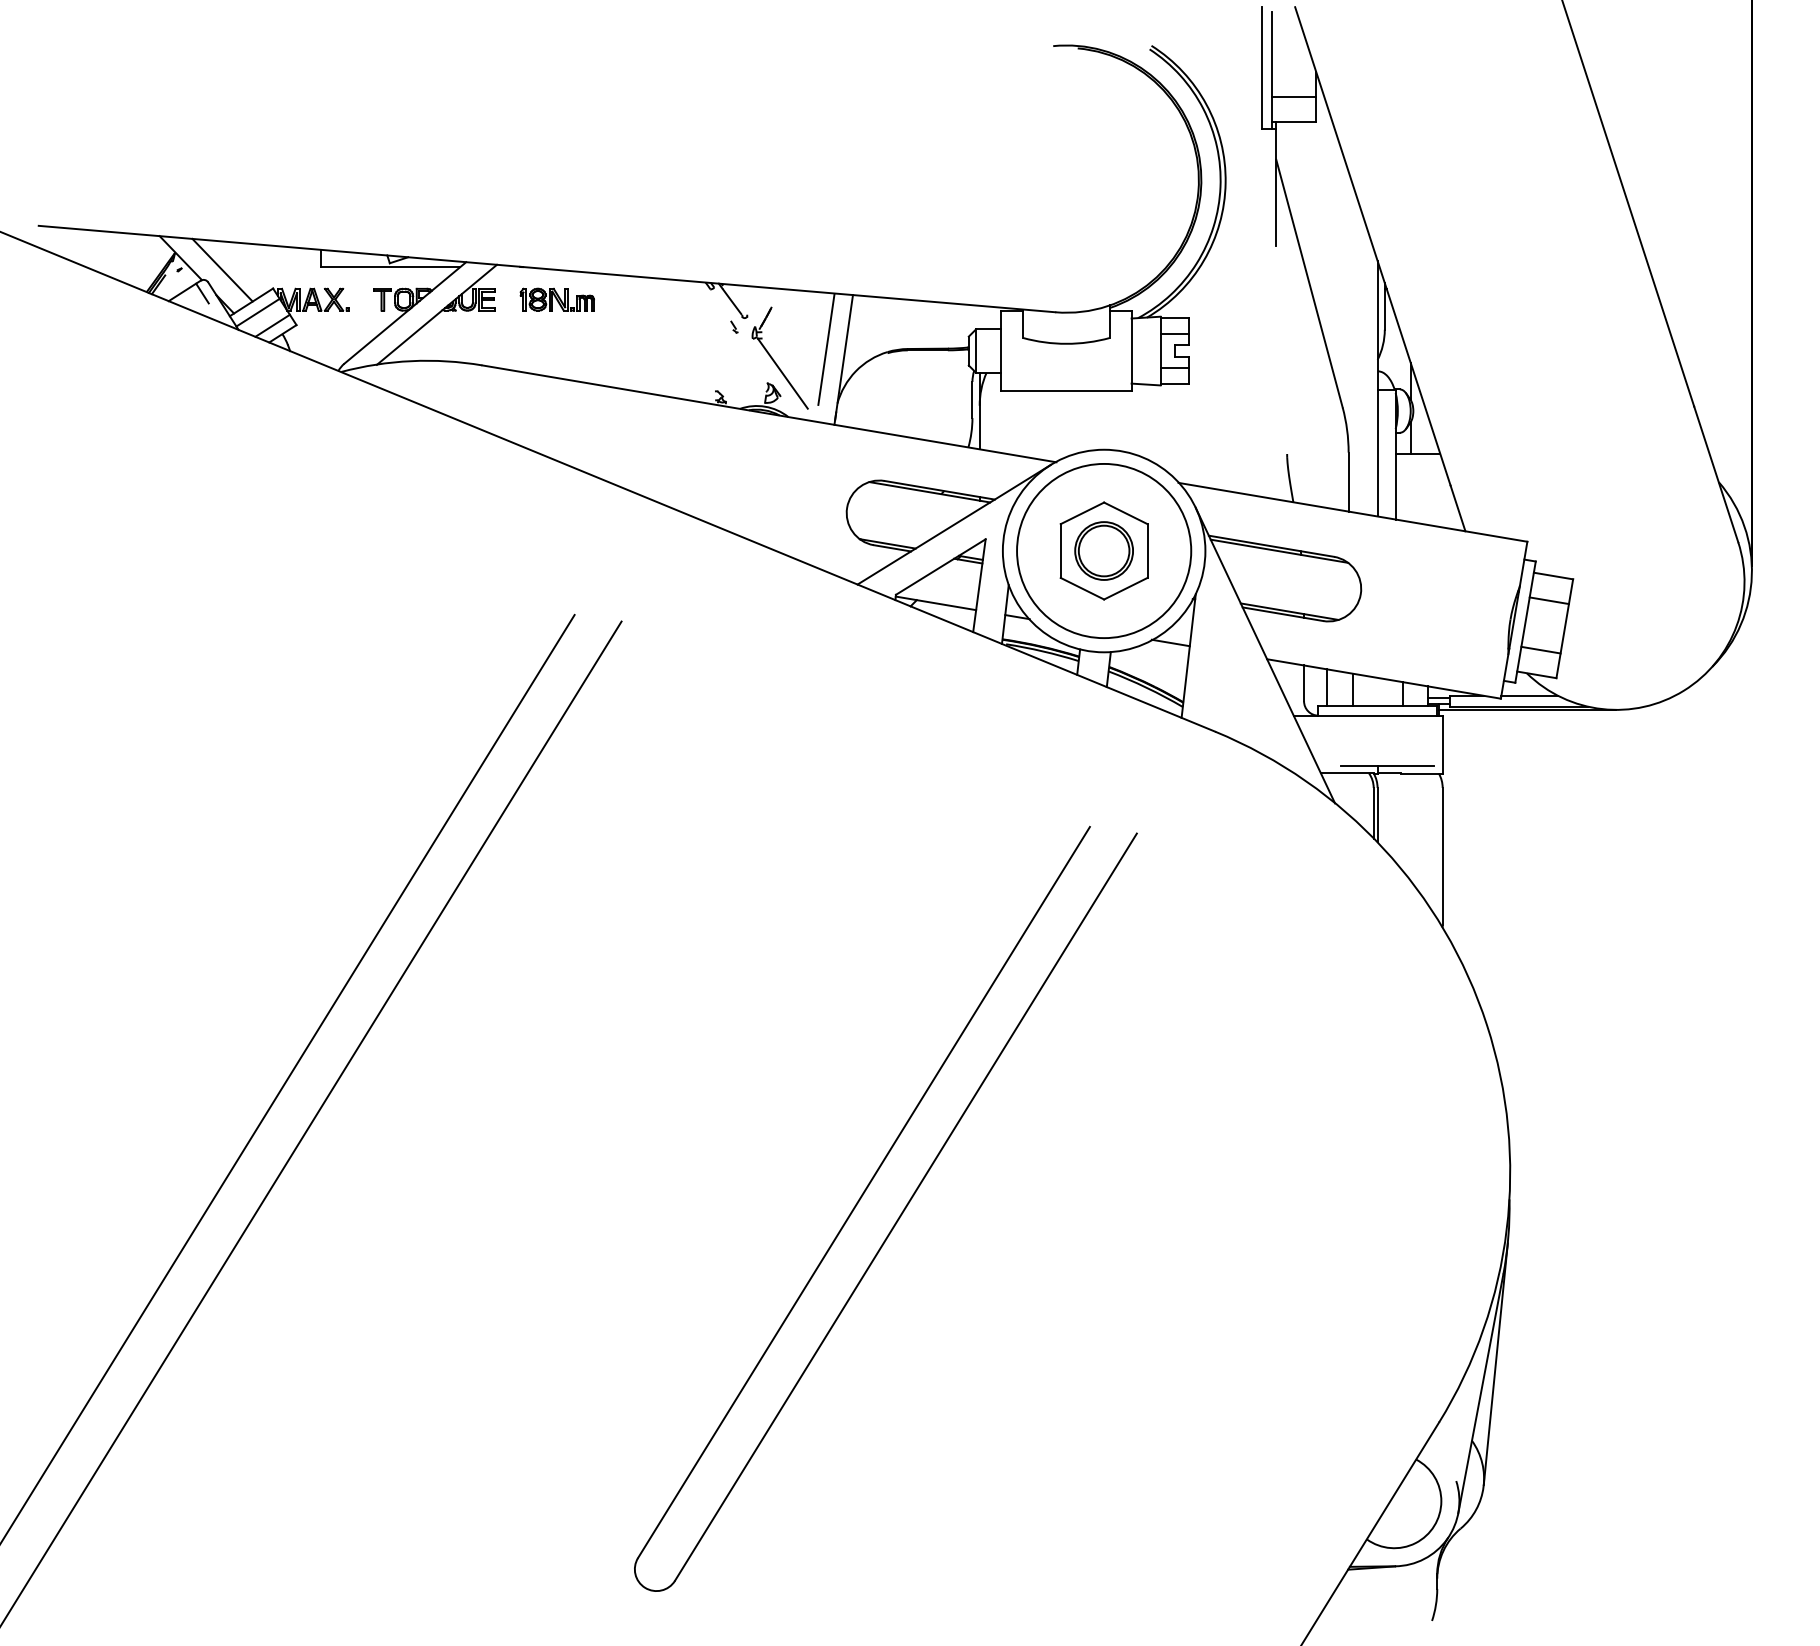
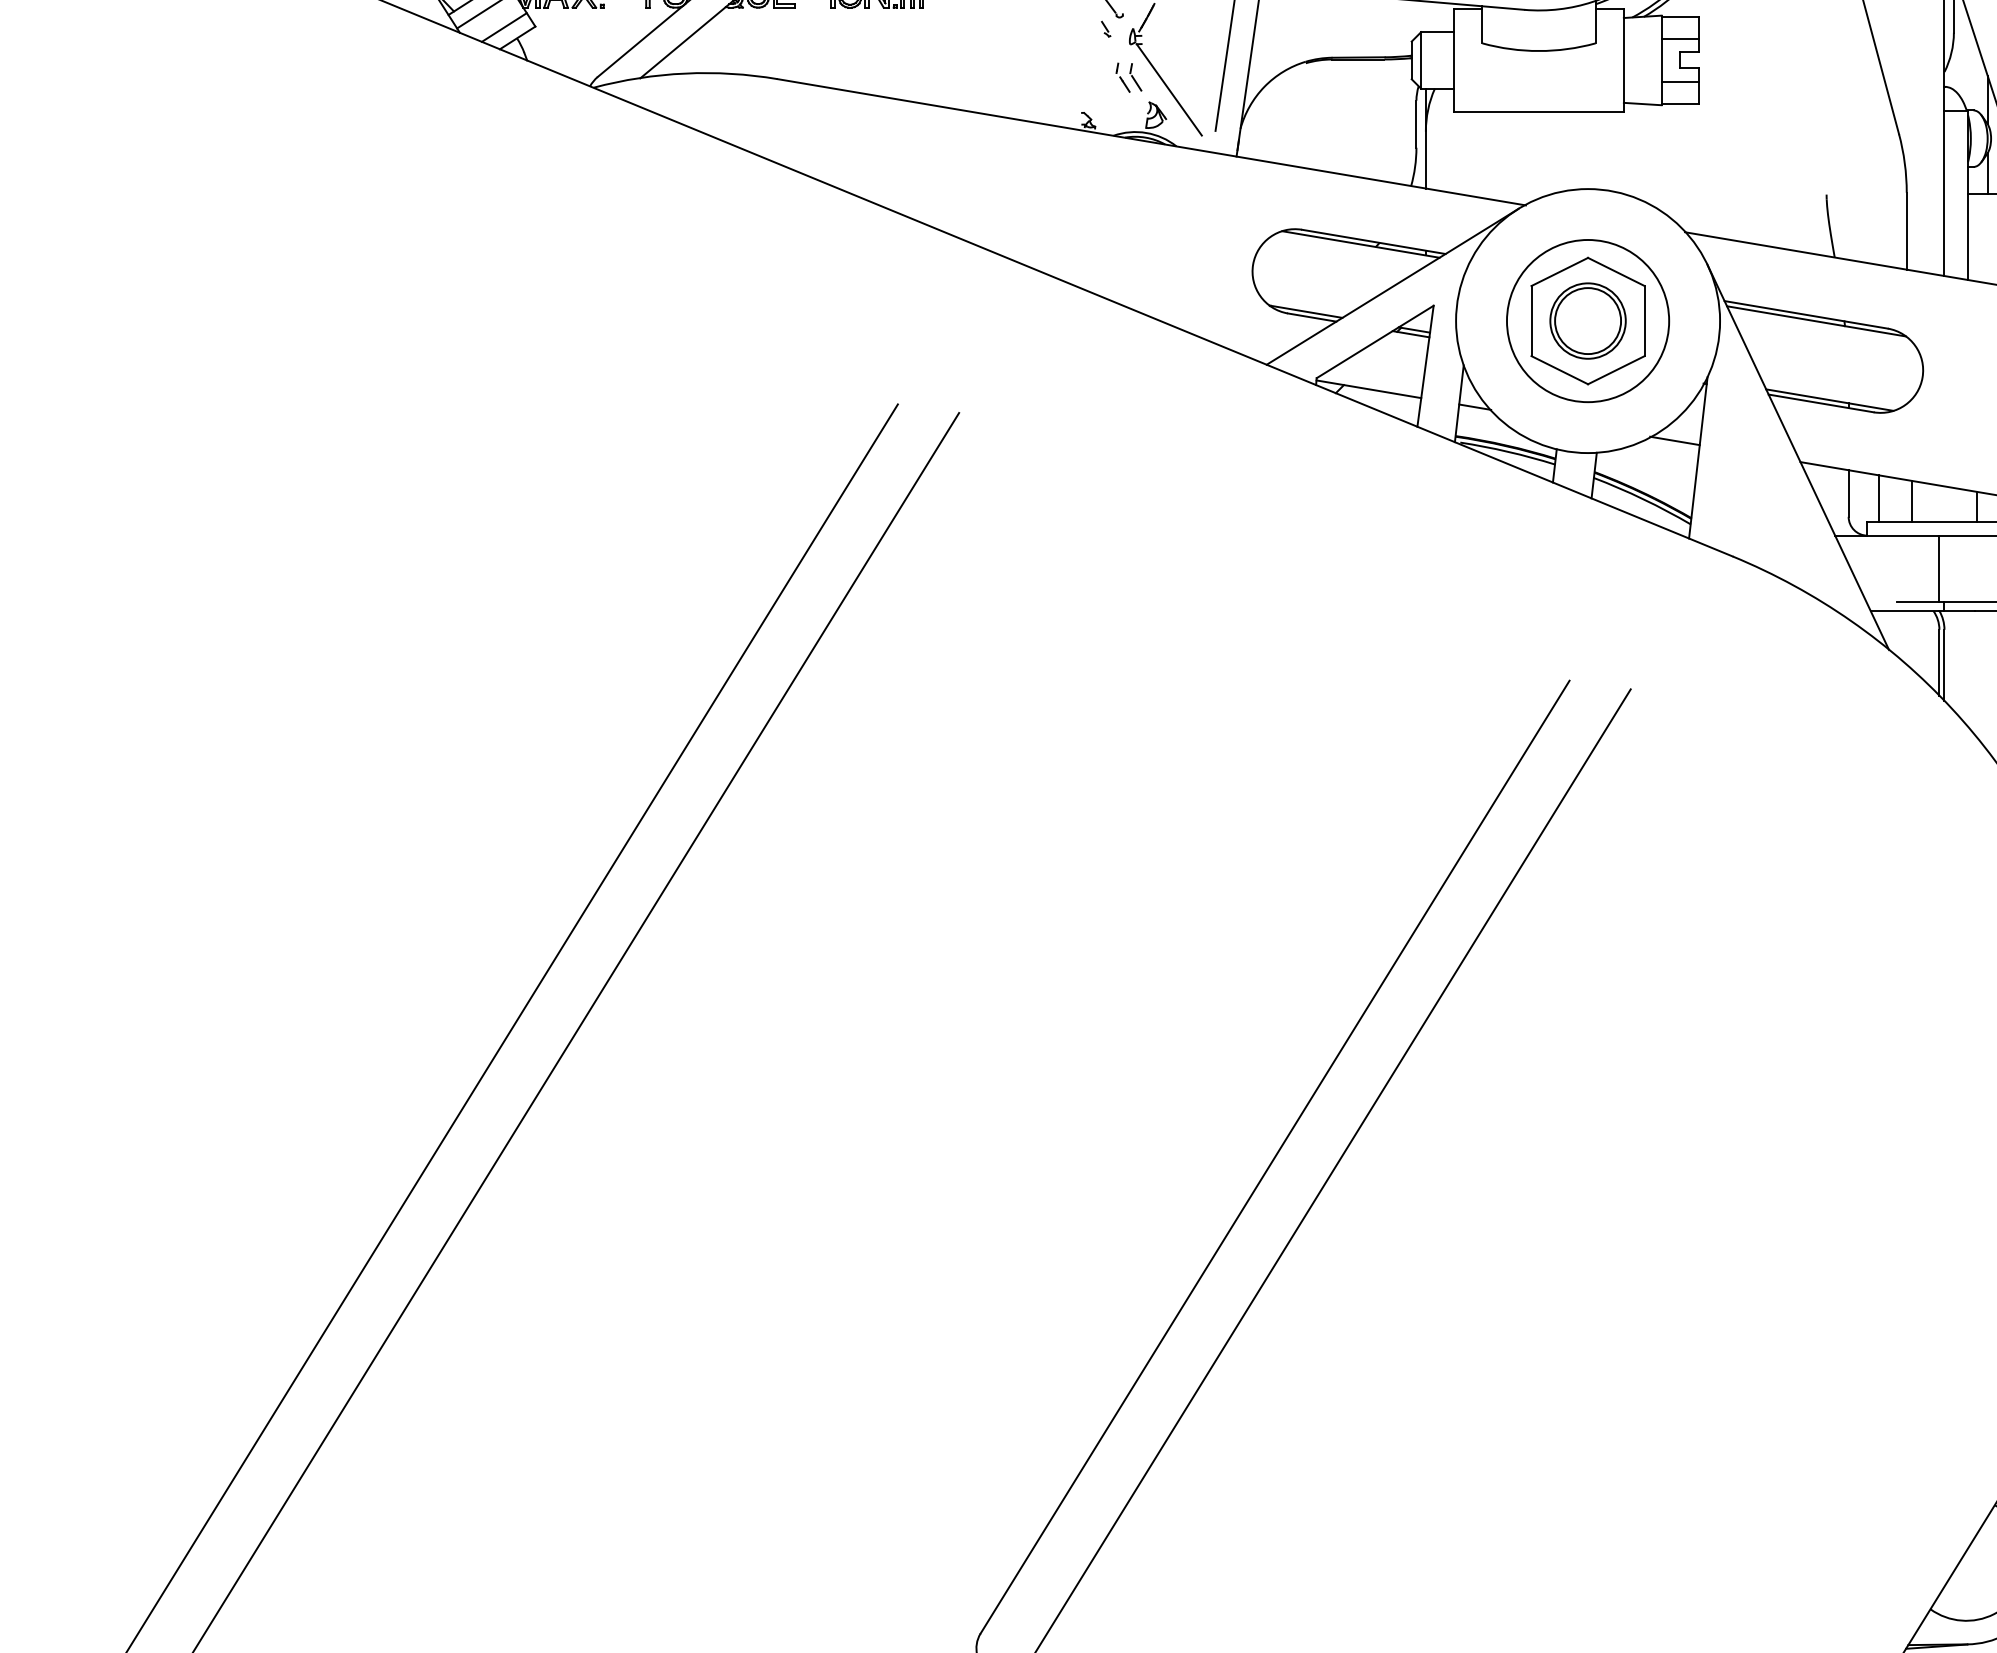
part: (751, 364) -> (1128, 77), added
circle: (1103, 550) -> (1587, 320), size x0.71
line: (1373, 740) -> (1939, 568), added

